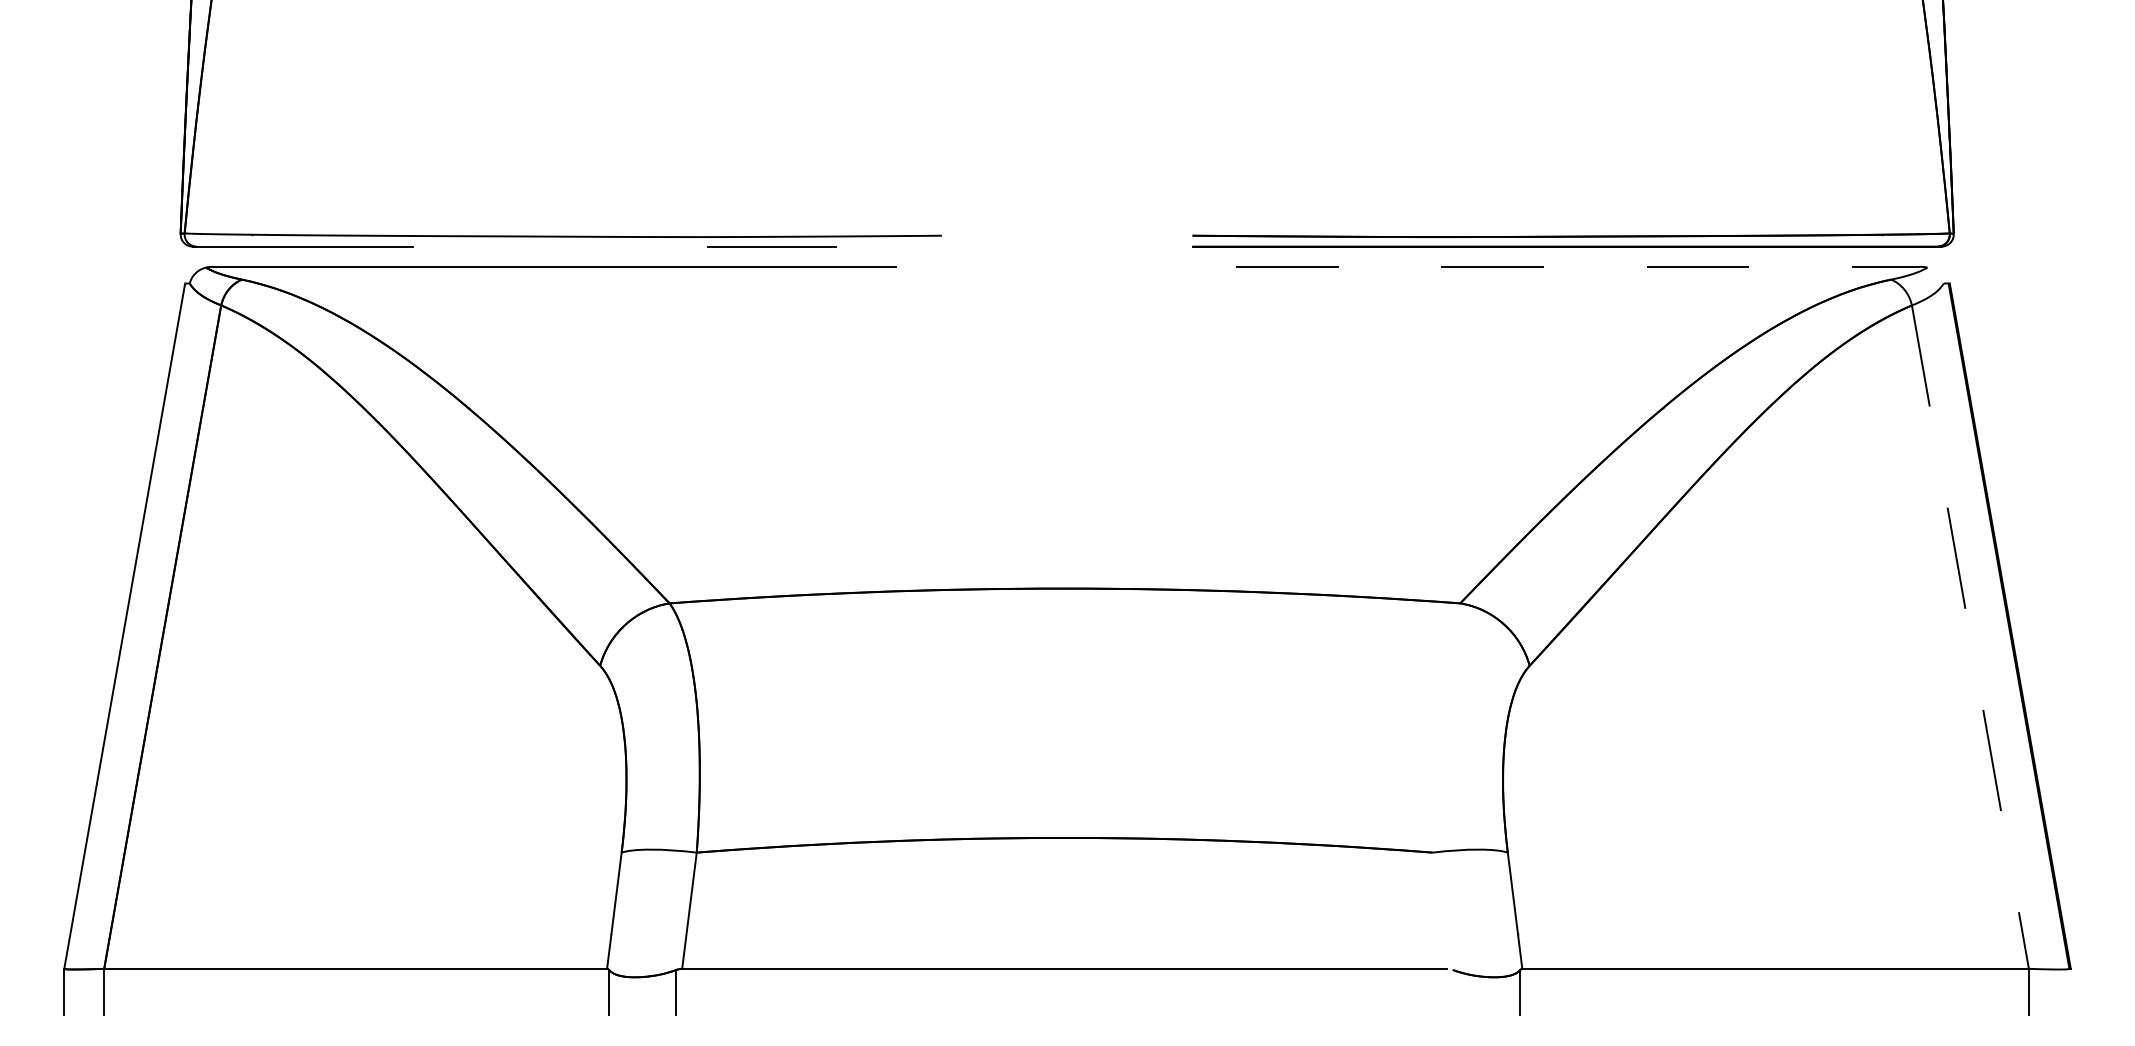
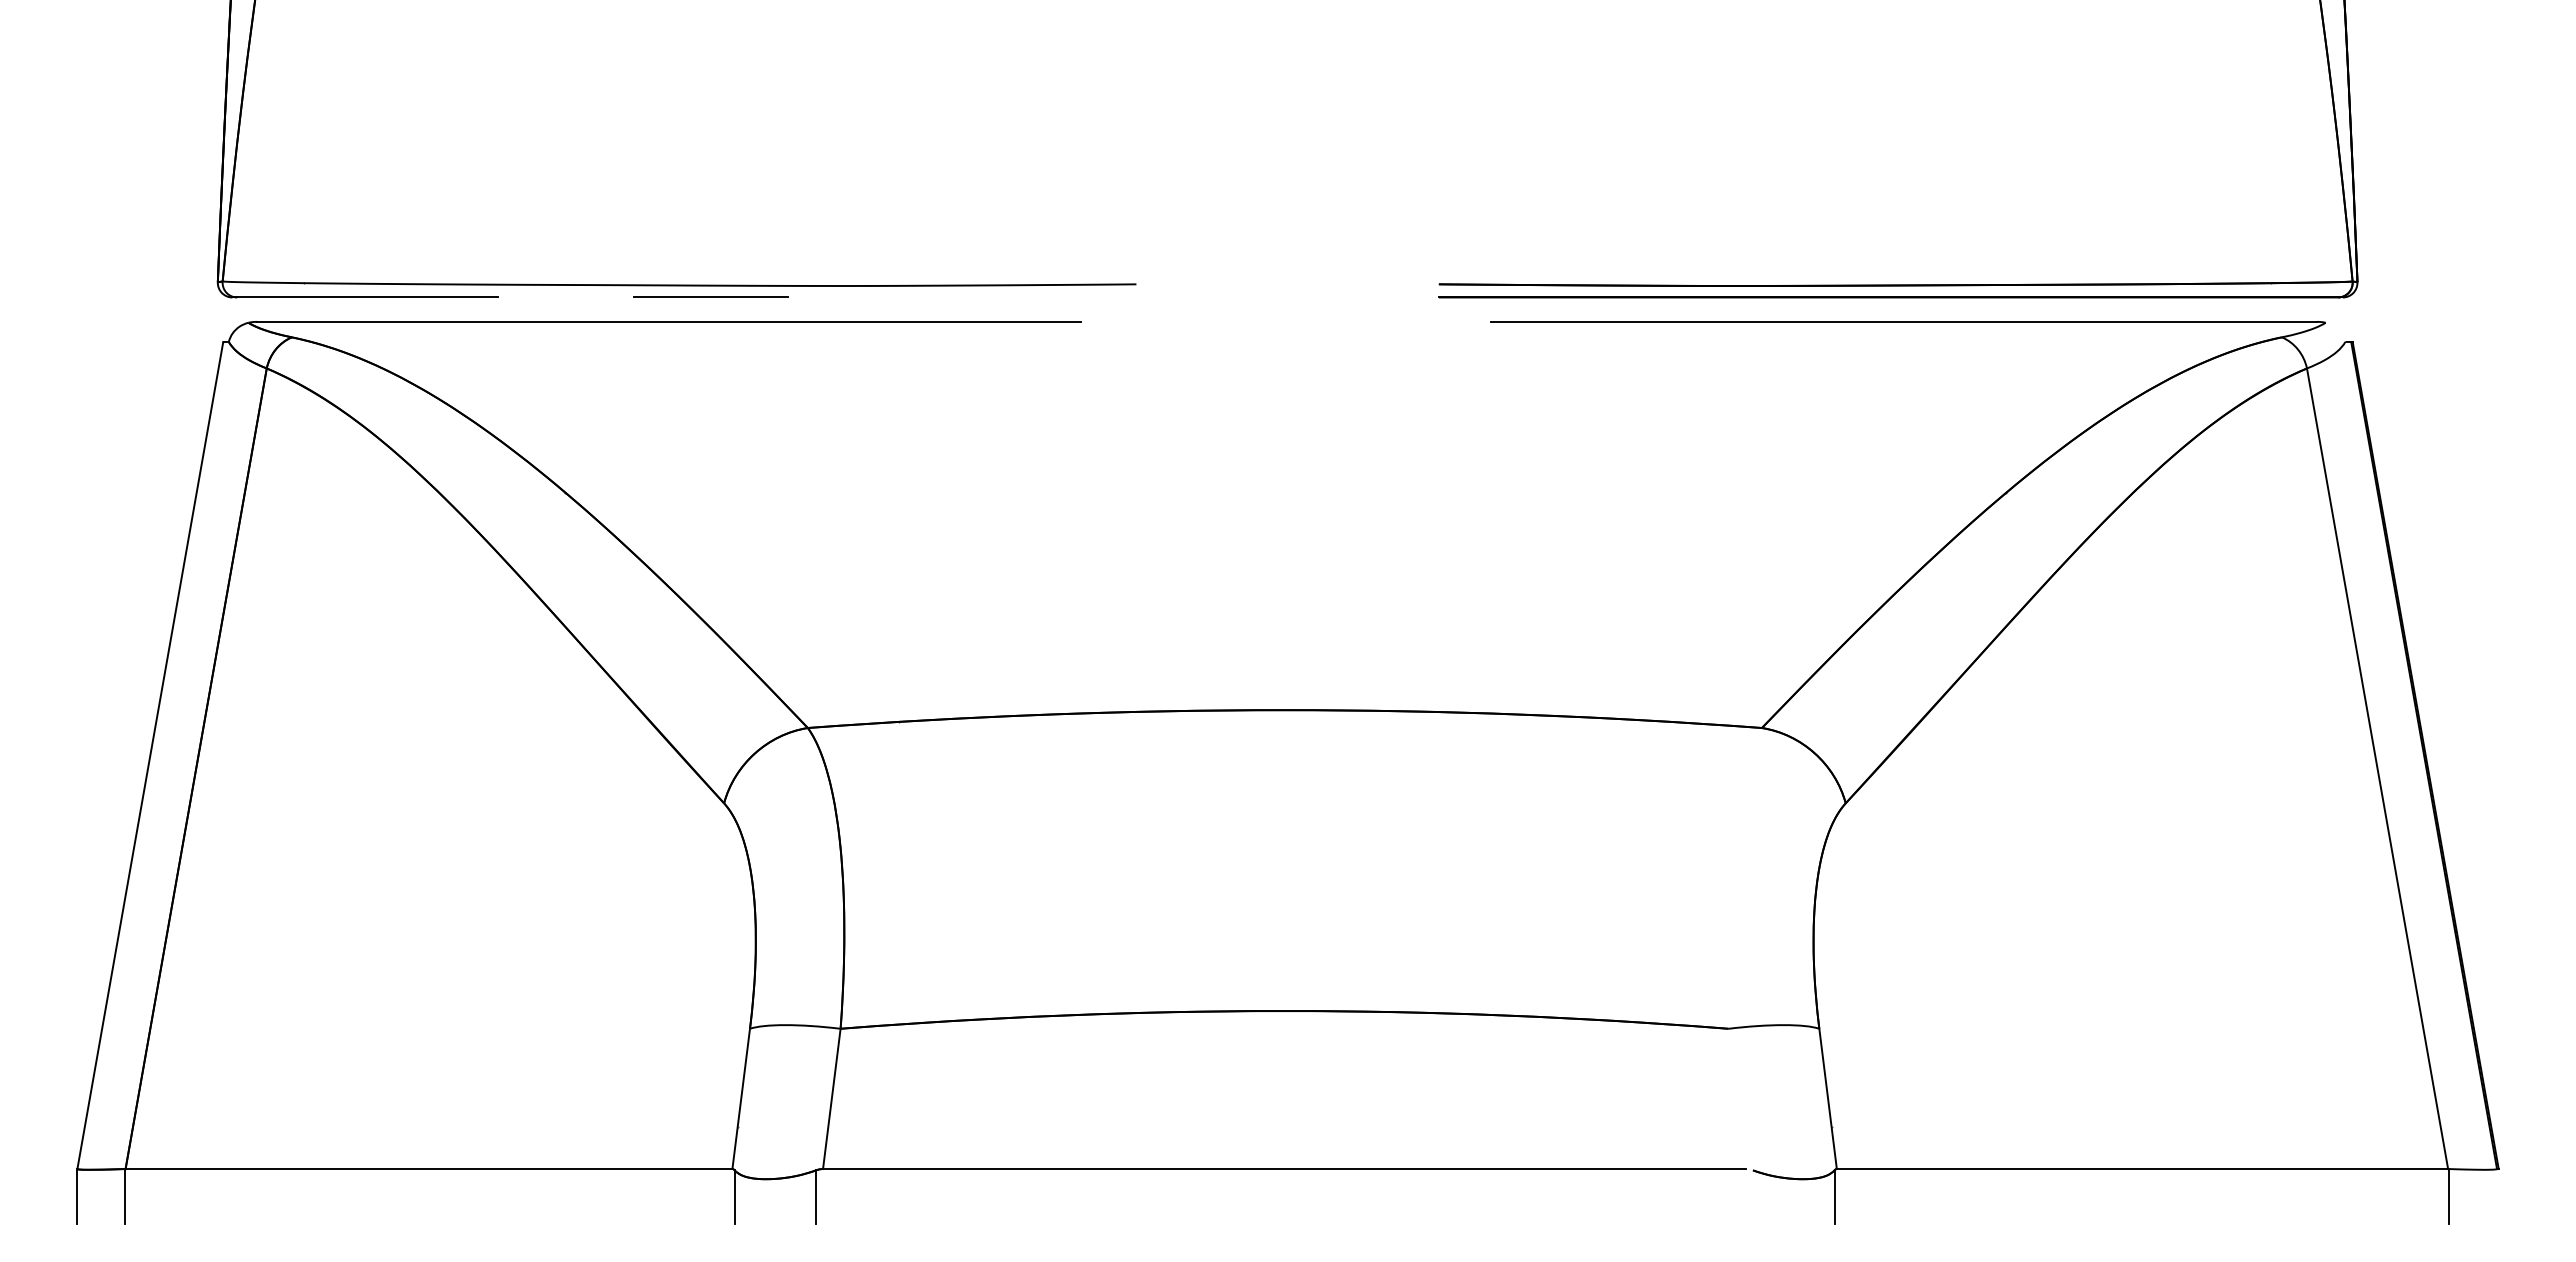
line: (771, 245) -> (710, 296), moved
line: (1578, 266) -> (1904, 321), dashed -> solid
line: (1970, 637) -> (2377, 769), dashed -> solid

